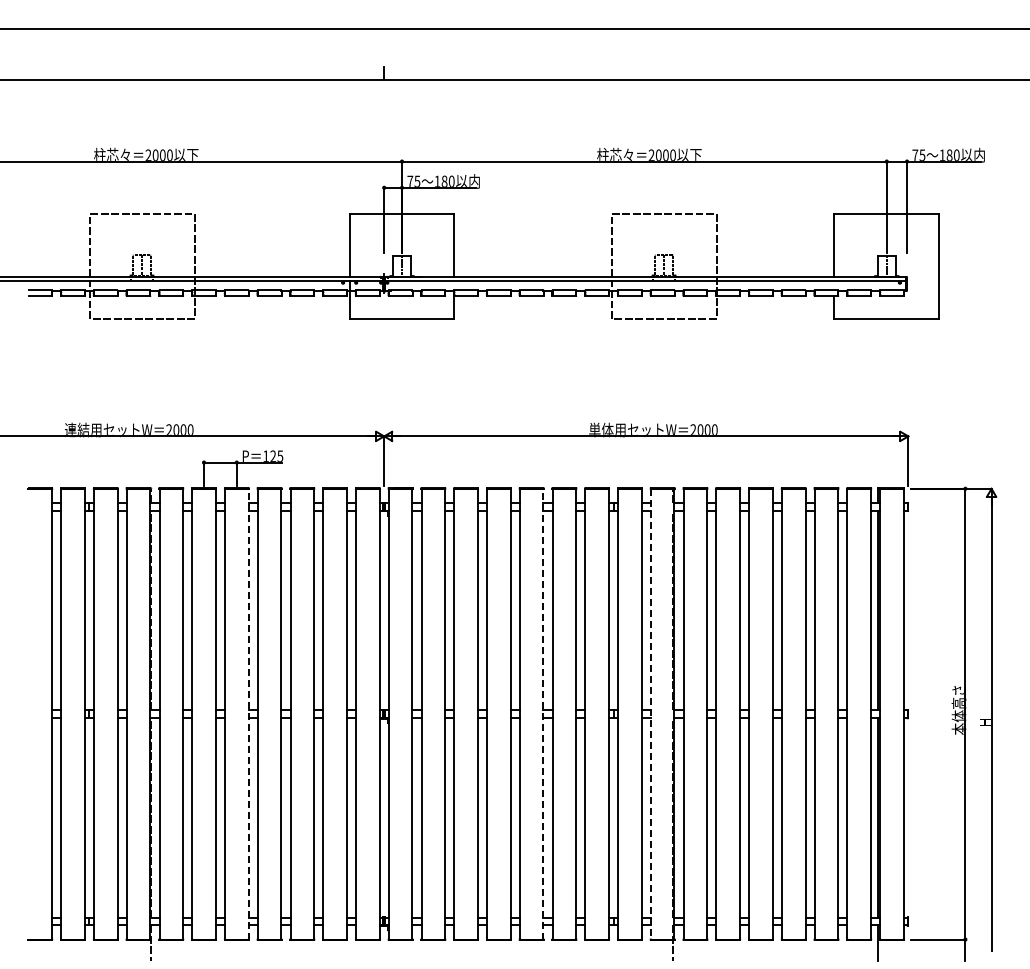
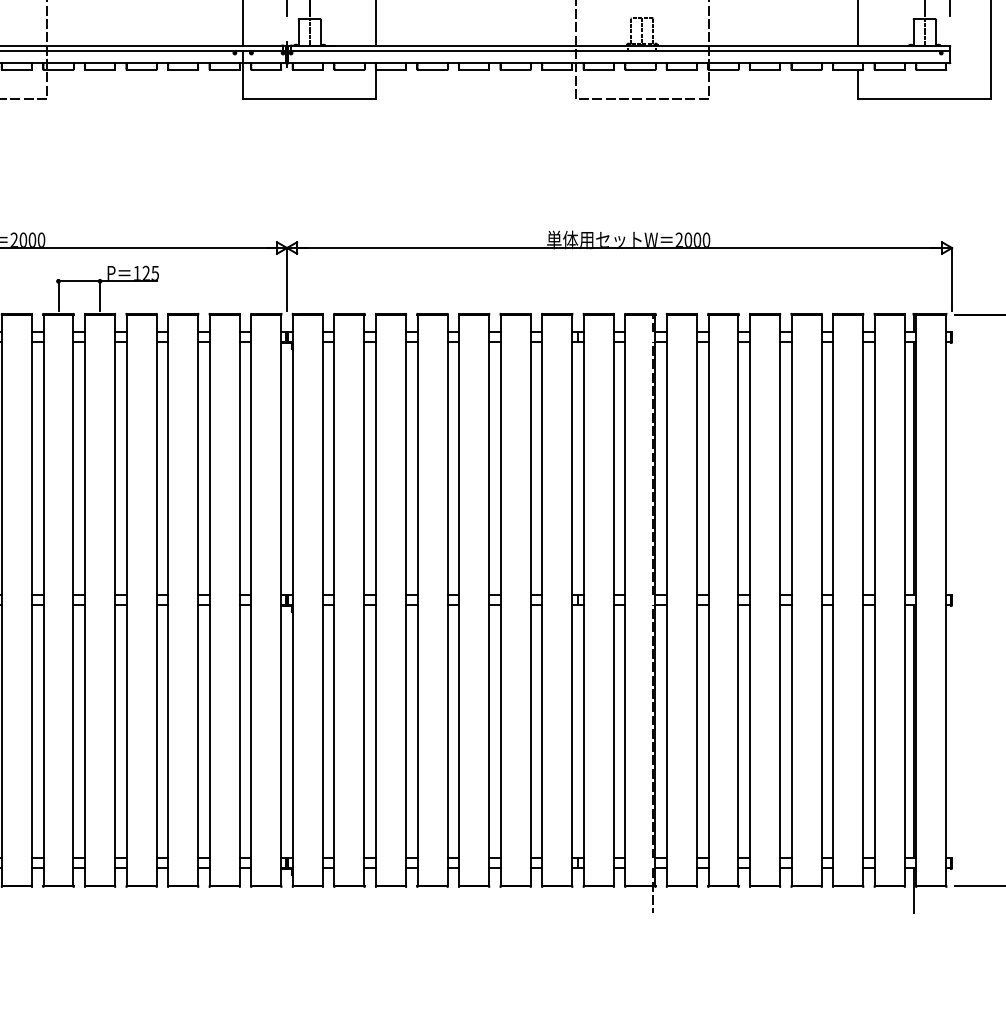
line: (248, 713) -> (114, 599), dashed -> solid
line: (543, 713) -> (489, 599), dashed -> solid
line: (650, 714) -> (624, 600), dashed -> solid

